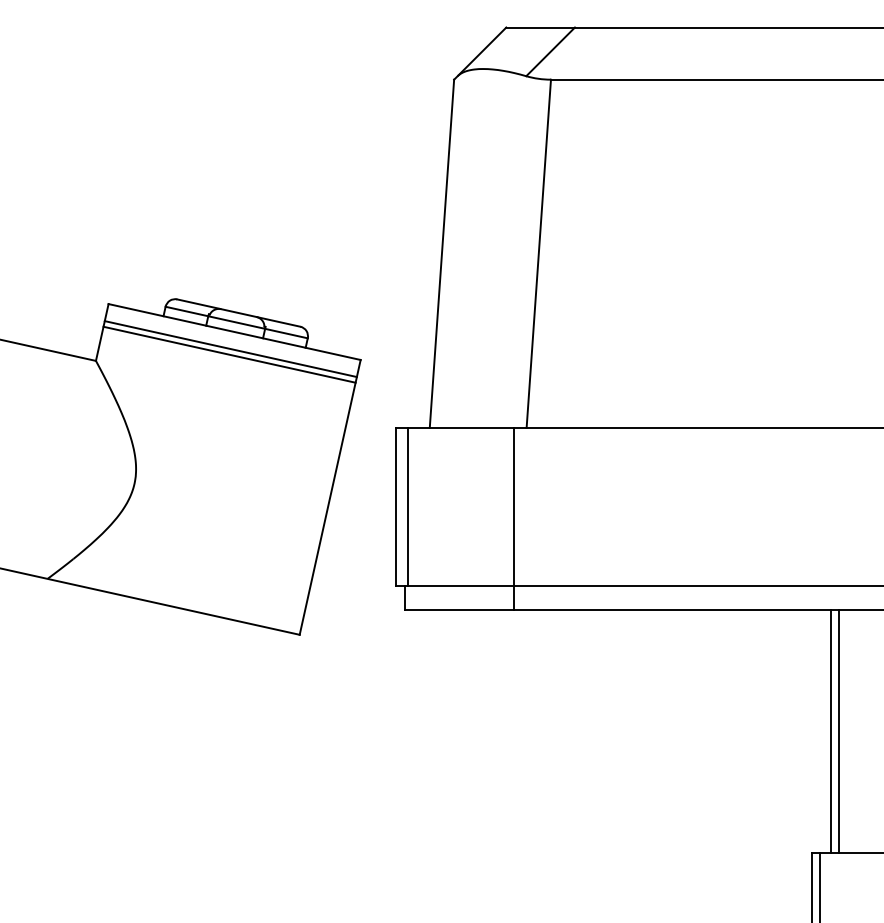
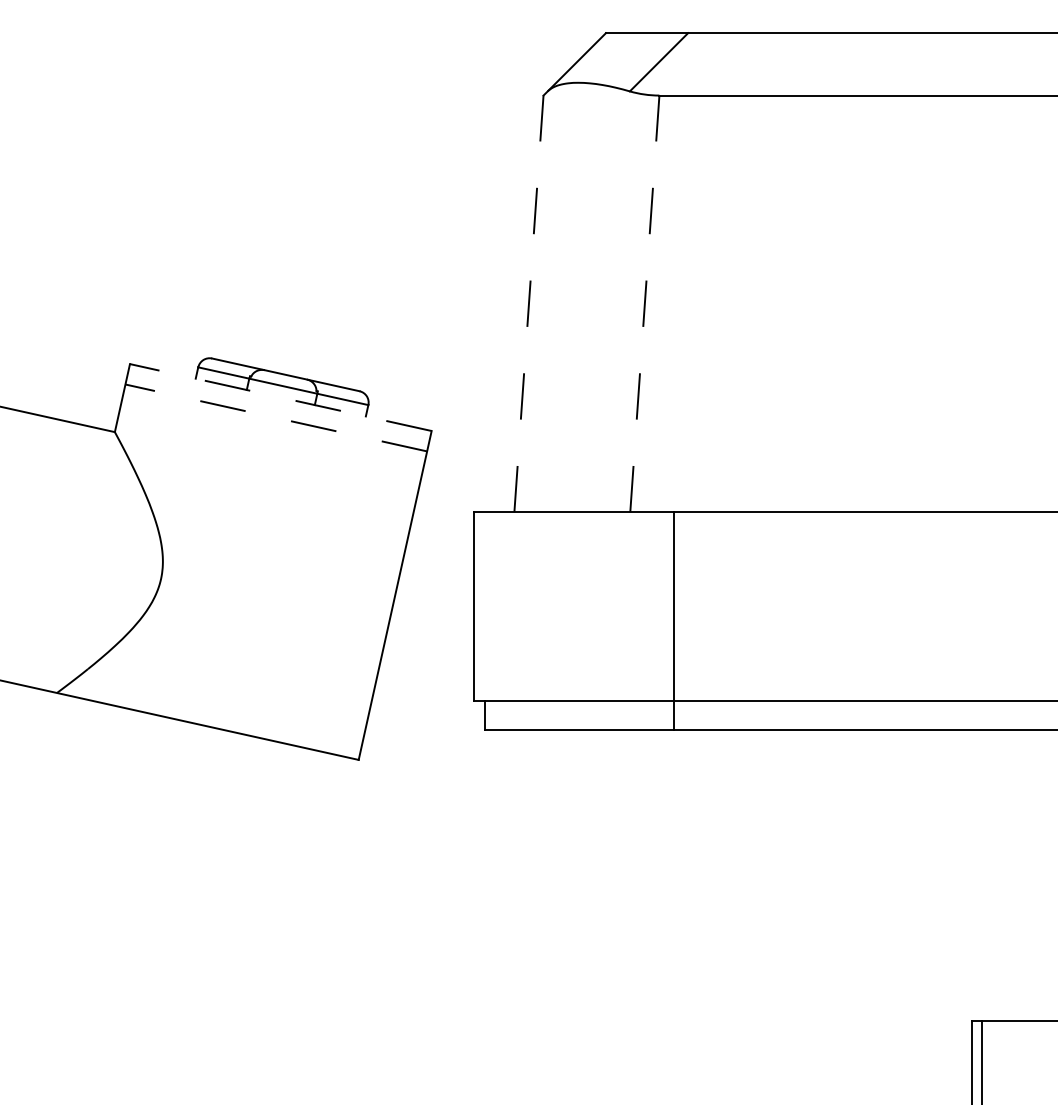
line: (441, 253) -> (528, 303), solid -> dashed
line: (538, 253) -> (644, 303), solid -> dashed
line: (234, 331) -> (280, 397), solid -> dashed
line: (231, 348) -> (276, 417), solid -> dashed
line: (229, 354) -> (274, 424), removed
line: (408, 506) -> (488, 606), removed
line: (514, 519) -> (674, 621), moved
line: (831, 731) -> (995, 875), removed
line: (839, 731) -> (1004, 875), removed

